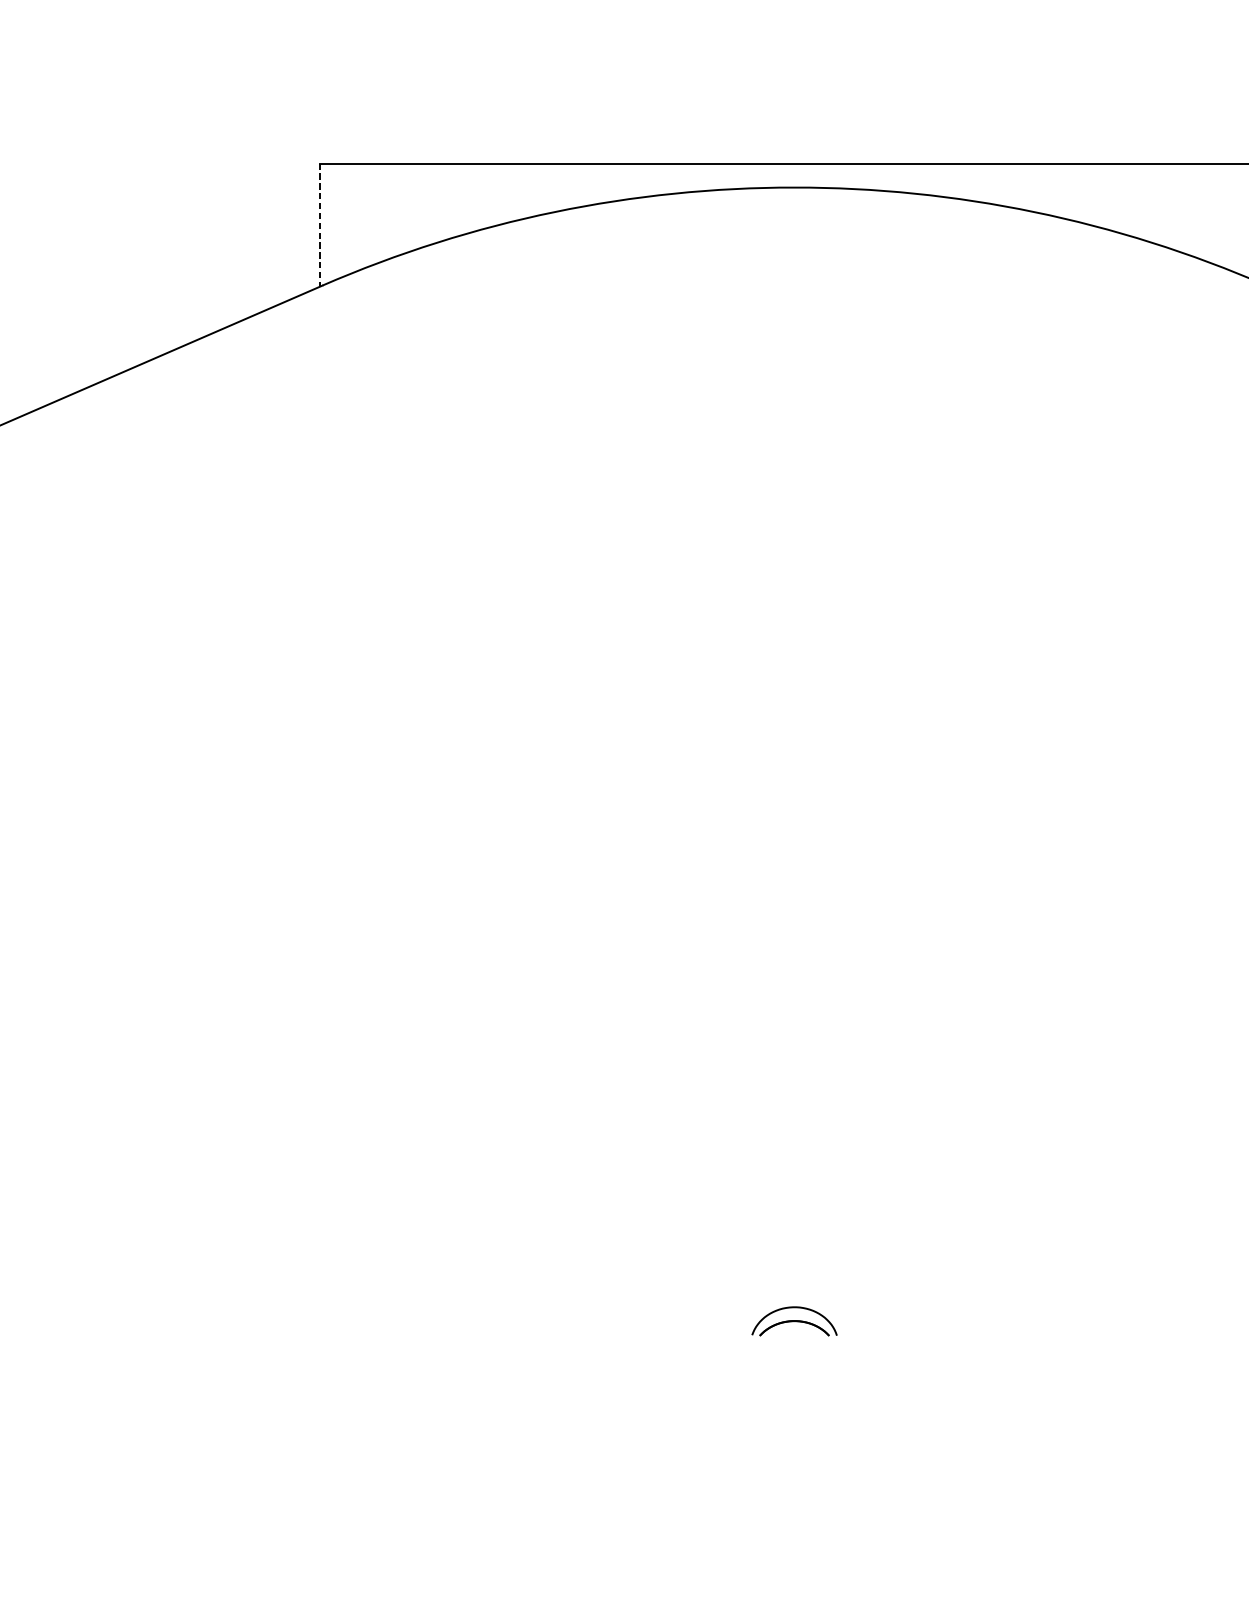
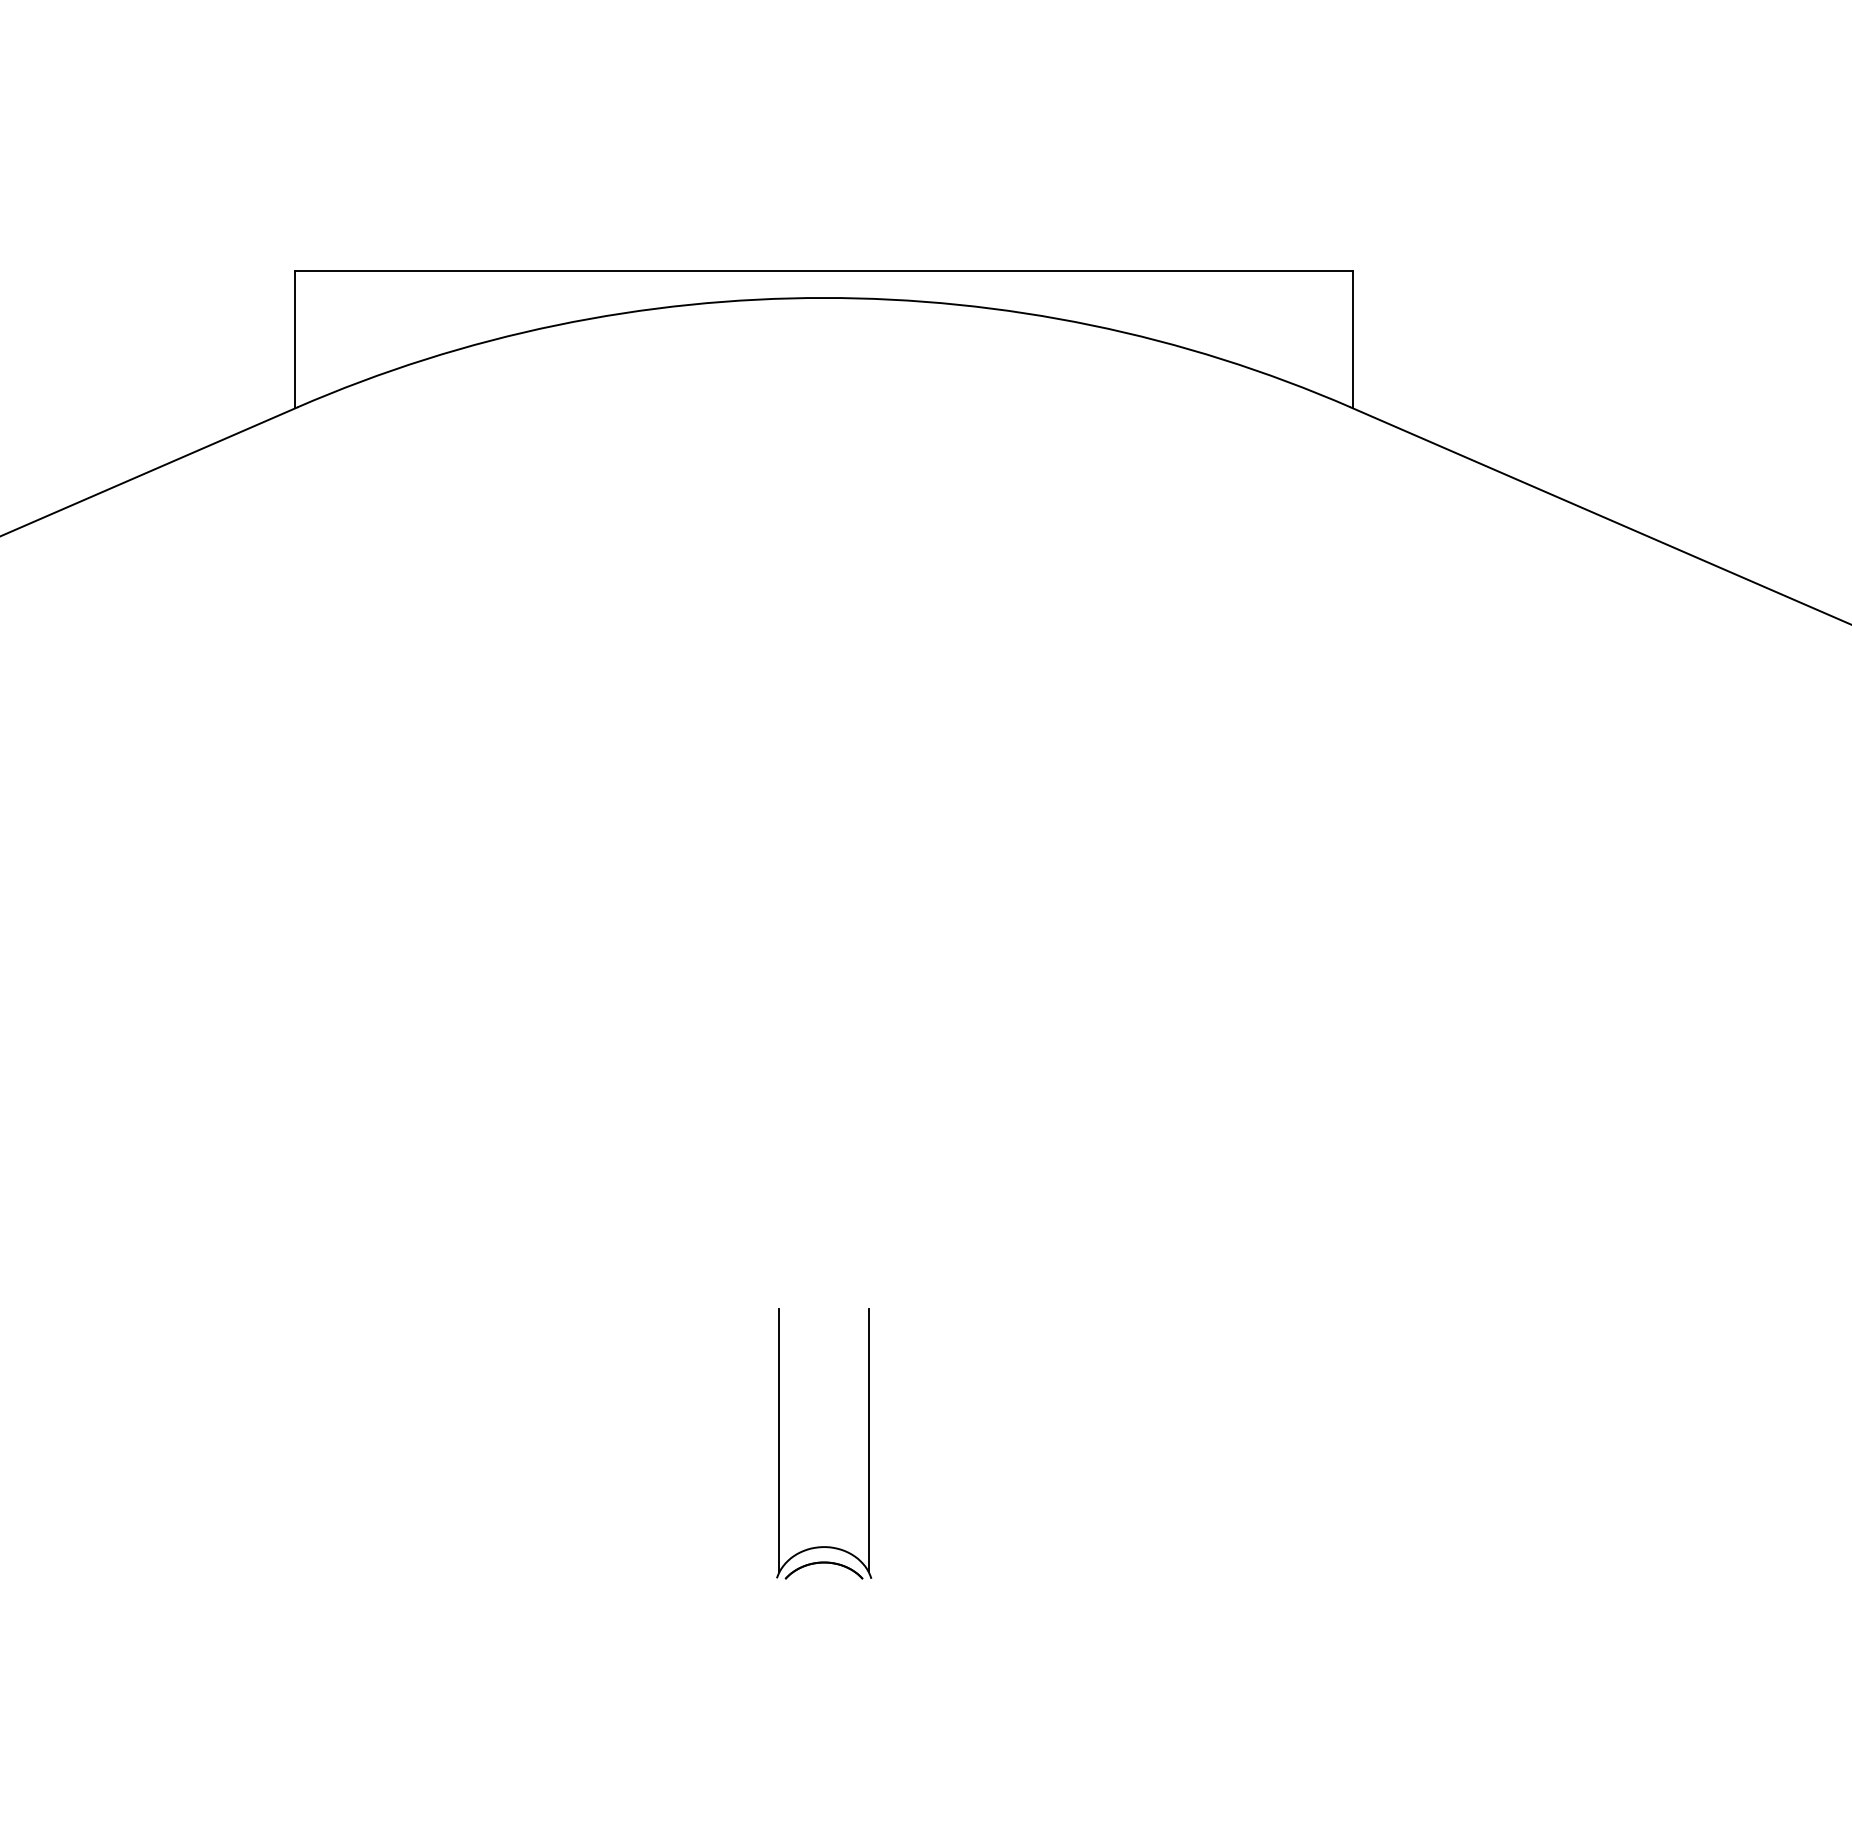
line: (320, 224) -> (295, 339), dashed -> solid
line: (754, 1211) -> (779, 1440), added
line: (834, 1211) -> (868, 1440), added

